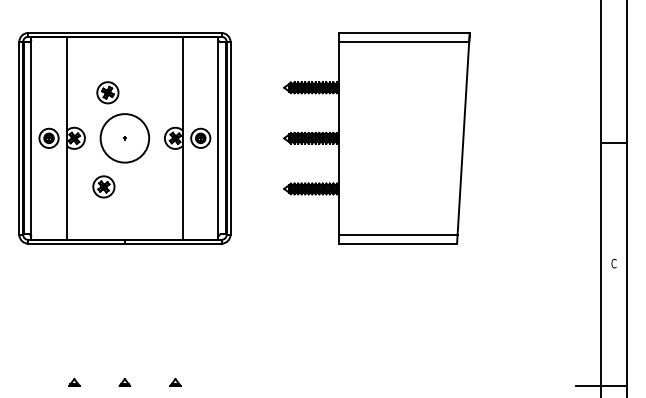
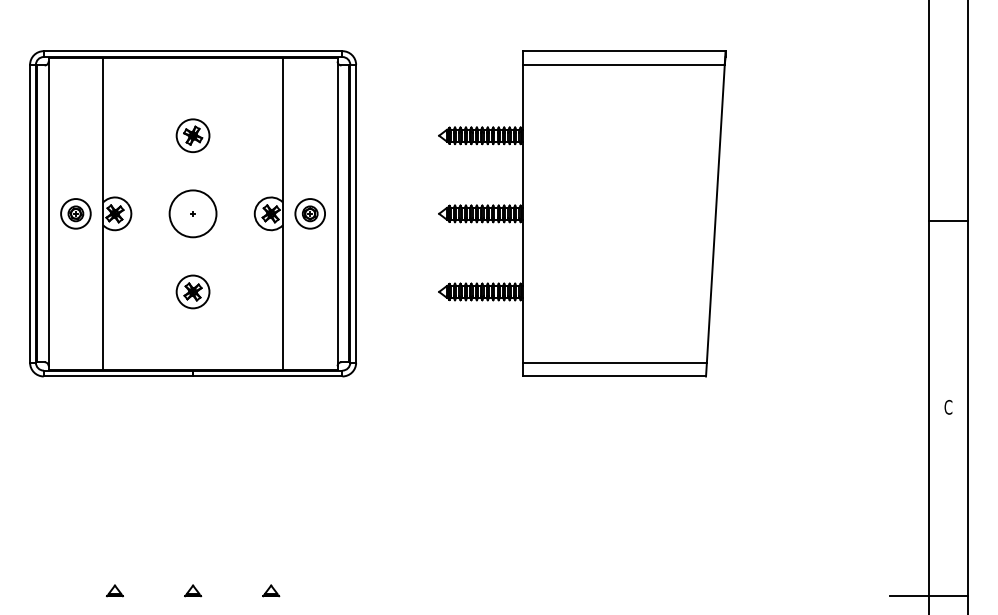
part: (107, 92) -> (192, 135), moved
circle: (124, 138) -> (192, 214), size x0.62
part: (103, 186) -> (192, 291), moved

